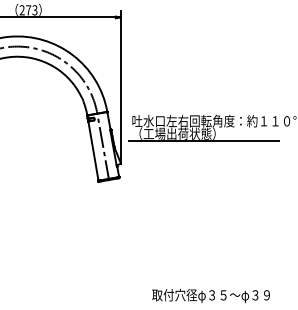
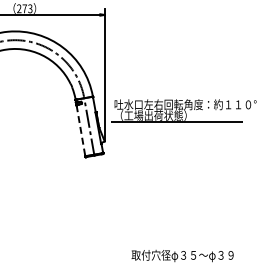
line: (92, 150) -> (80, 130), solid -> dashed

